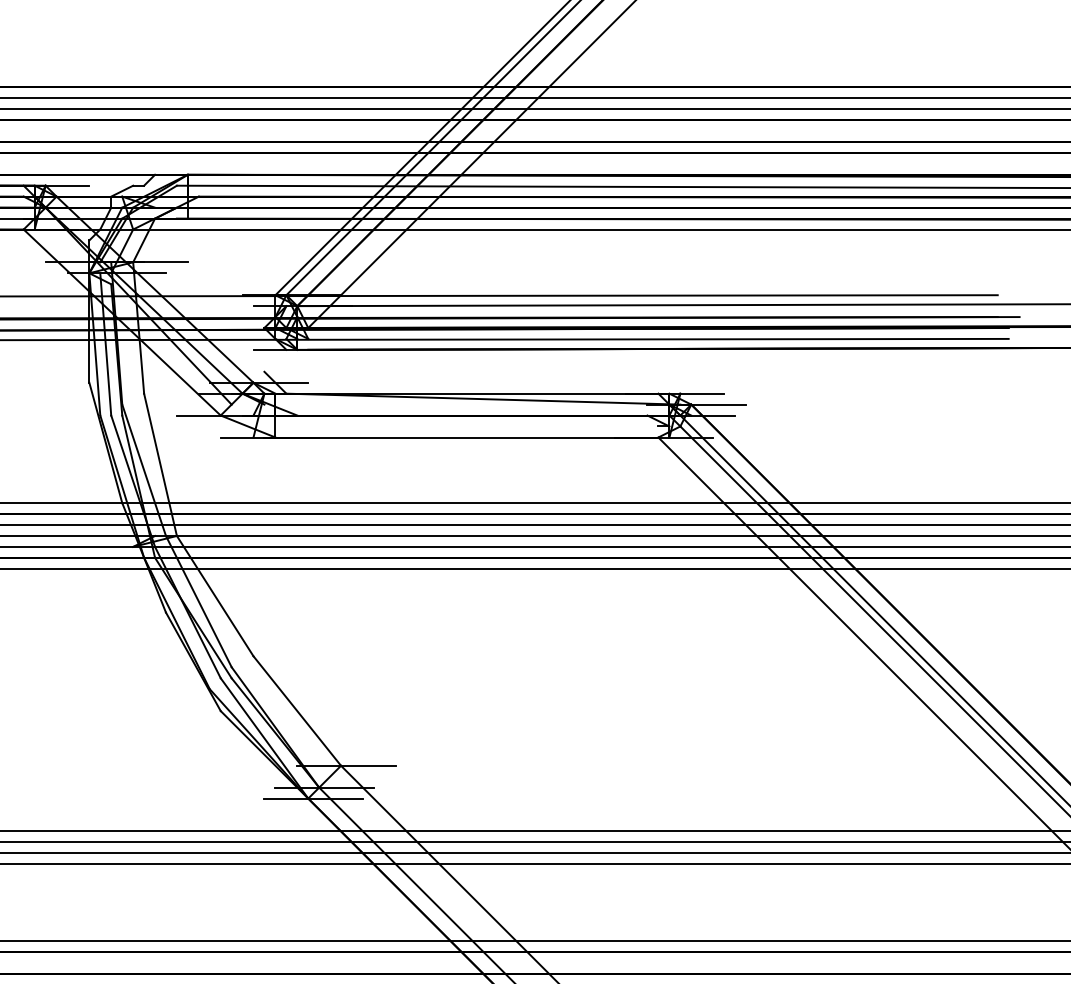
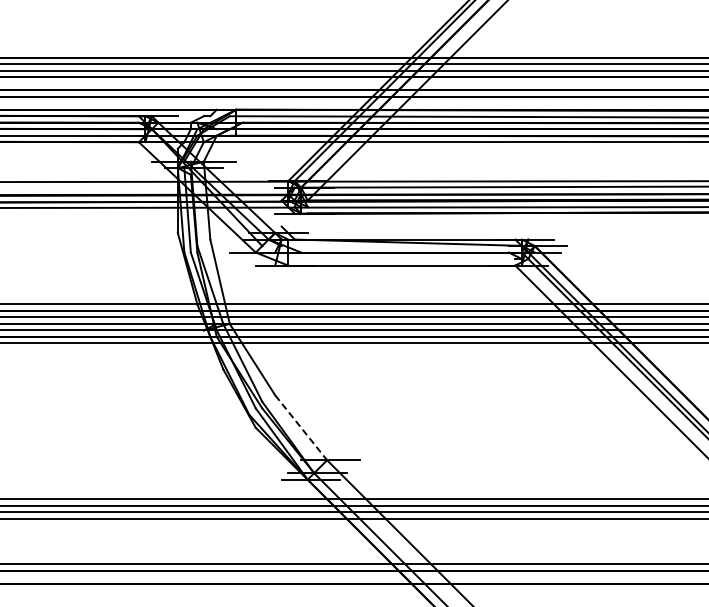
line: (297, 710) -> (301, 427), solid -> dashed

